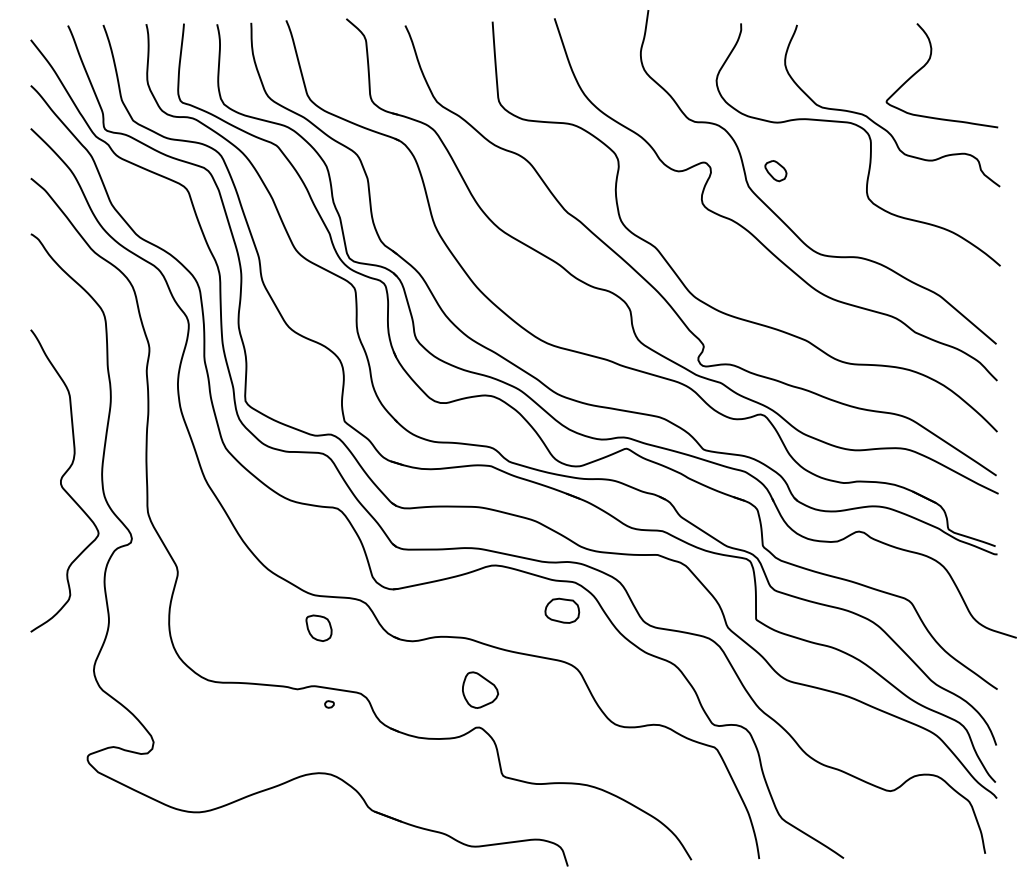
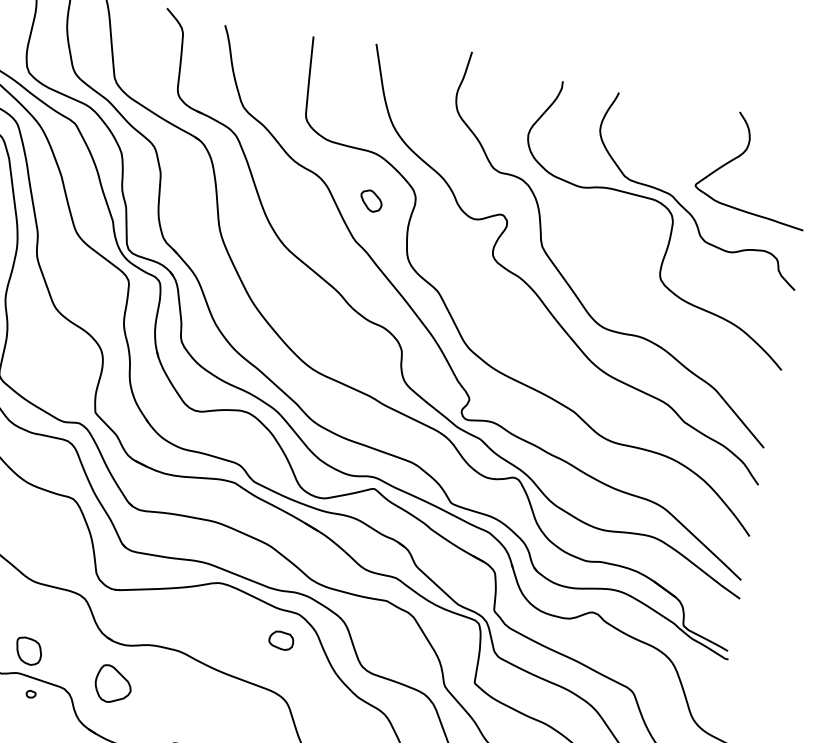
part: (775, 171) -> (370, 201), moved
part: (562, 610) -> (281, 640), size x0.7
part: (318, 627) -> (28, 650), moved
part: (480, 689) -> (113, 683), moved

